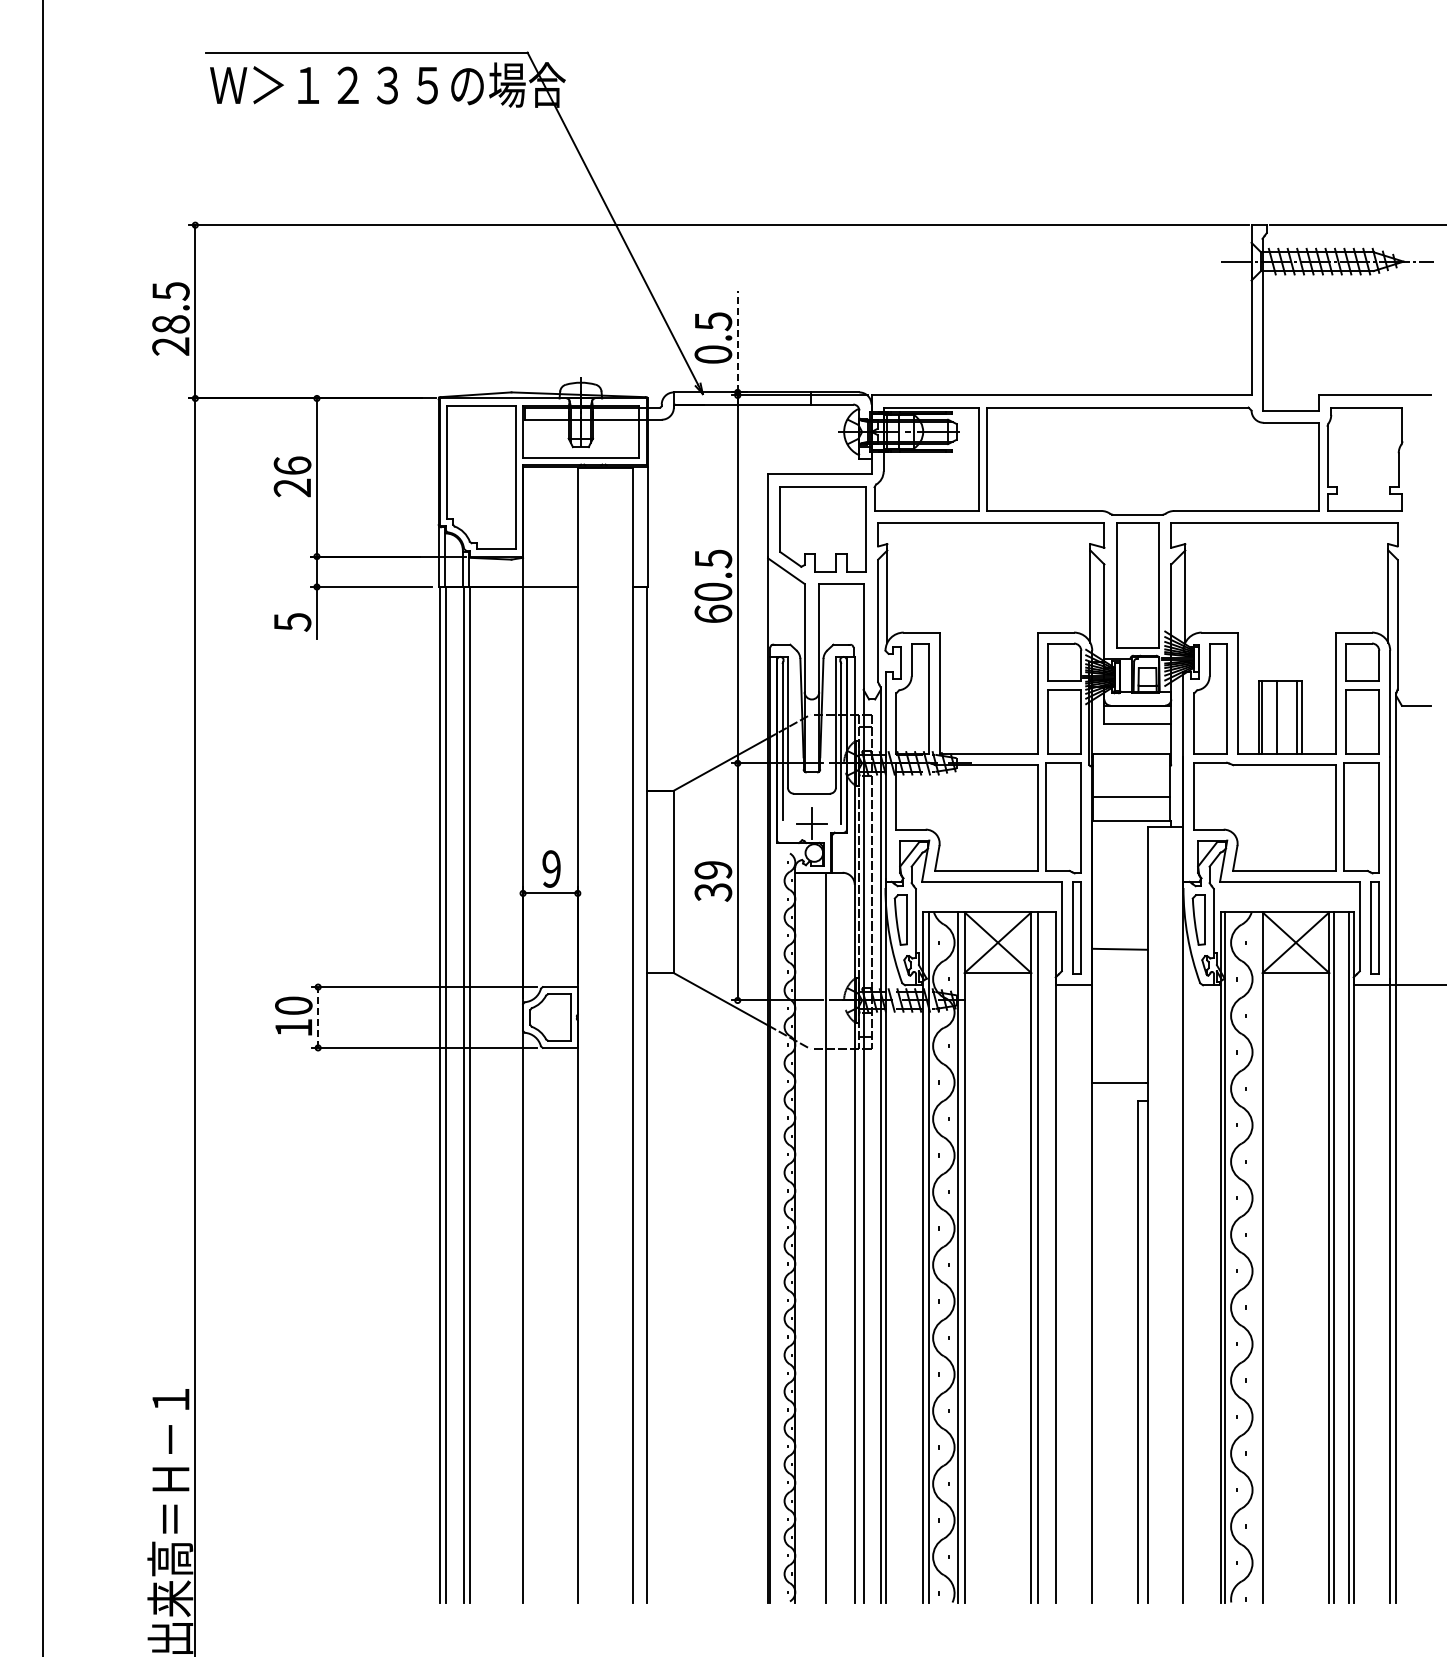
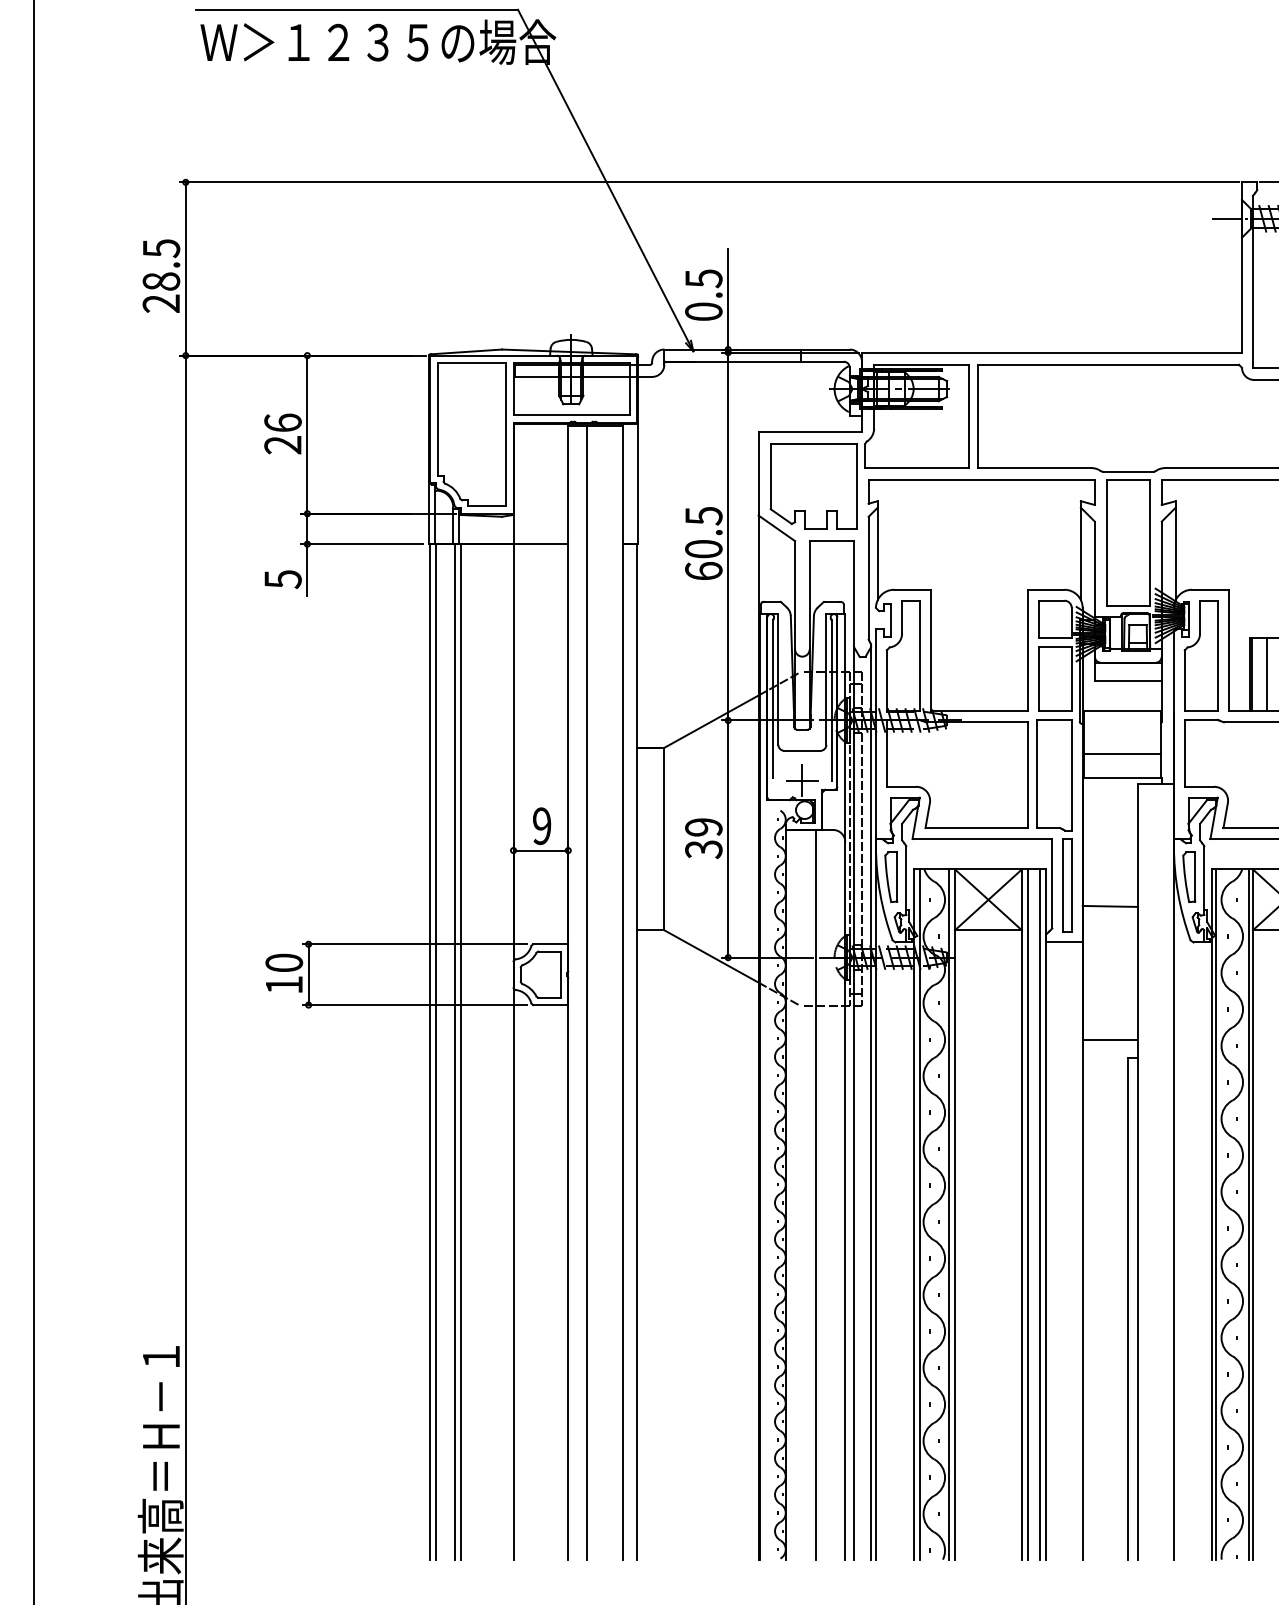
line: (737, 341) -> (727, 298), dashed -> solid
line: (318, 1017) -> (308, 974), dashed -> solid
line: (596, 1035) -> (586, 992), added
line: (1049, 1257) -> (1039, 1214), added
line: (1258, 1257) -> (1248, 1214), added

